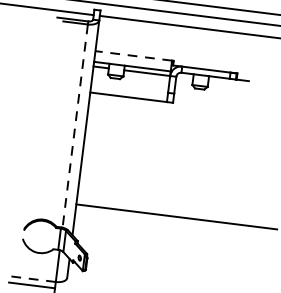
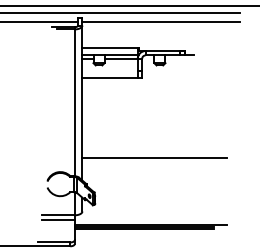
line: (134, 55) -> (110, 47), dashed -> solid
line: (74, 127) -> (74, 103), dashed -> solid
line: (33, 279) -> (58, 215), dashed -> solid

